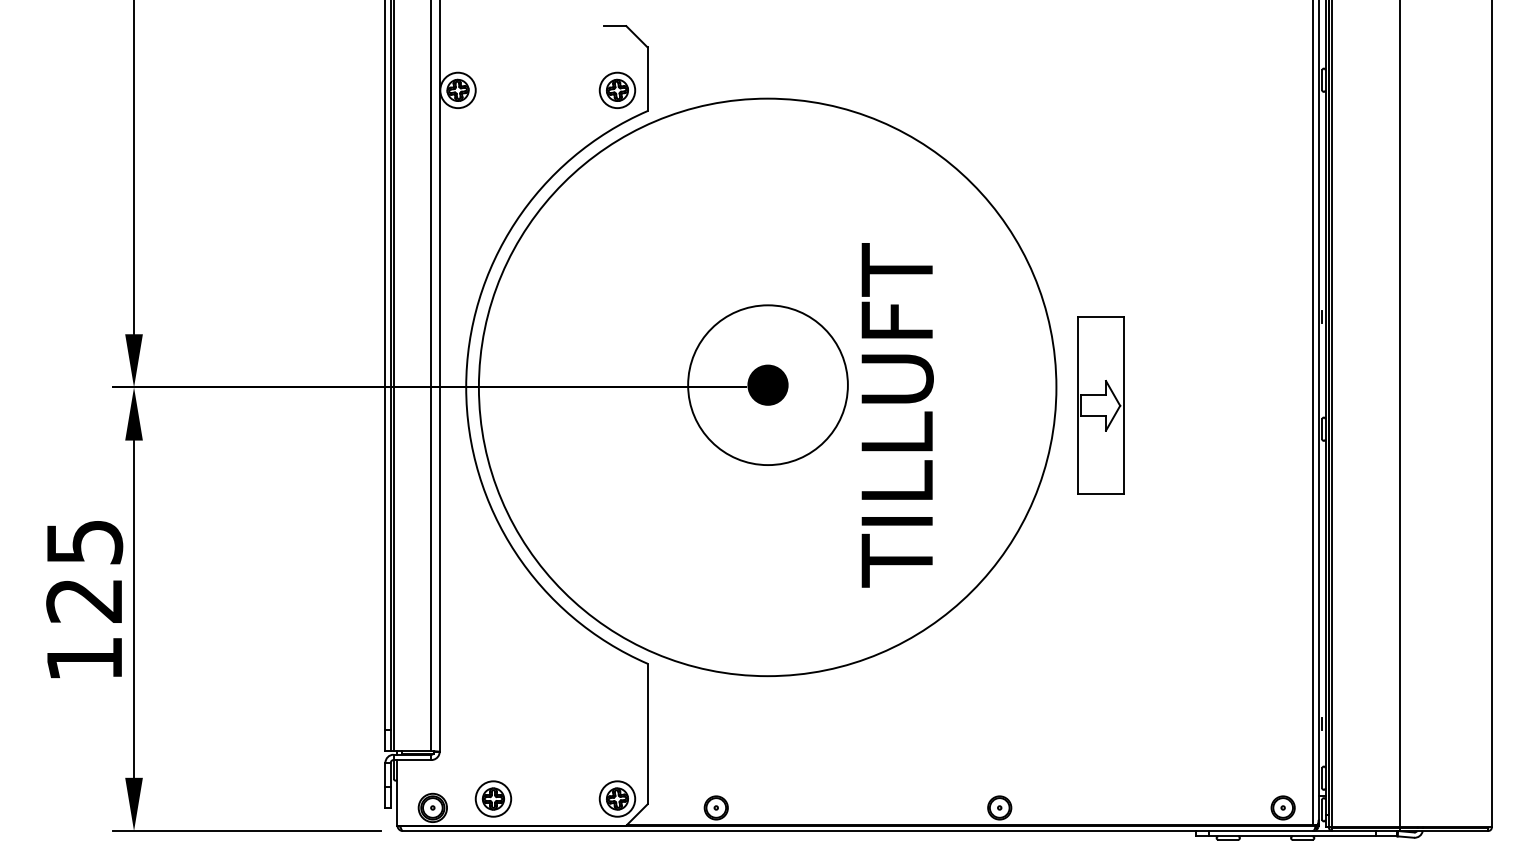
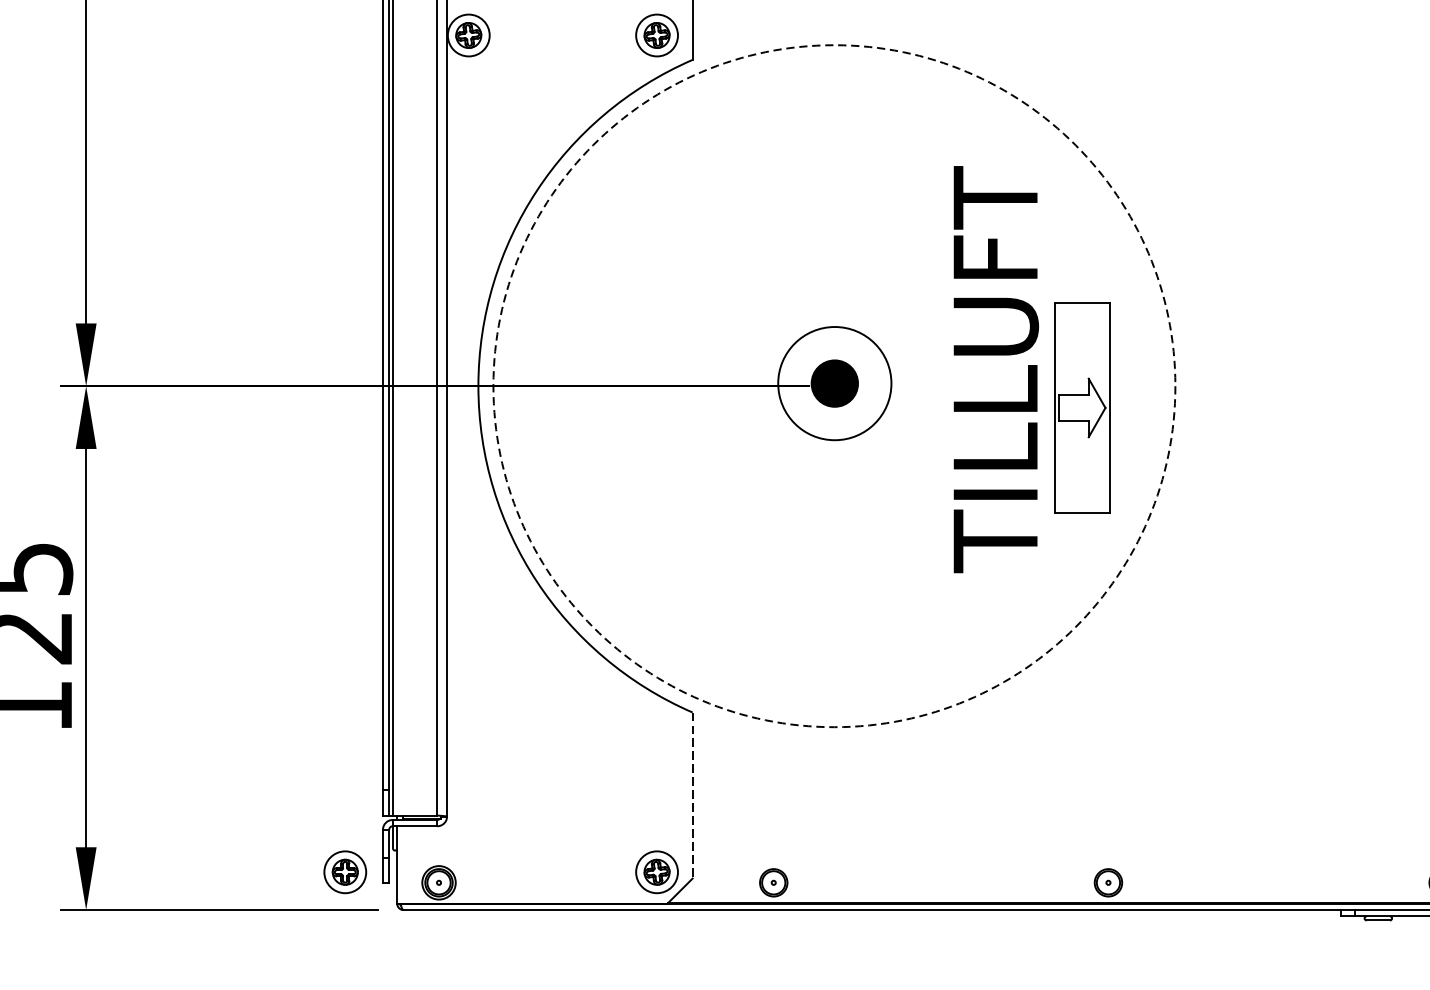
circle: (767, 385) -> (834, 383), size x0.6
circle: (767, 387) -> (834, 386), solid -> dashed
part: (1100, 405) -> (1082, 407), moved
text: (897, 415) -> (995, 369), moved
line: (647, 734) -> (692, 796), solid -> dashed
part: (493, 798) -> (345, 871), moved

